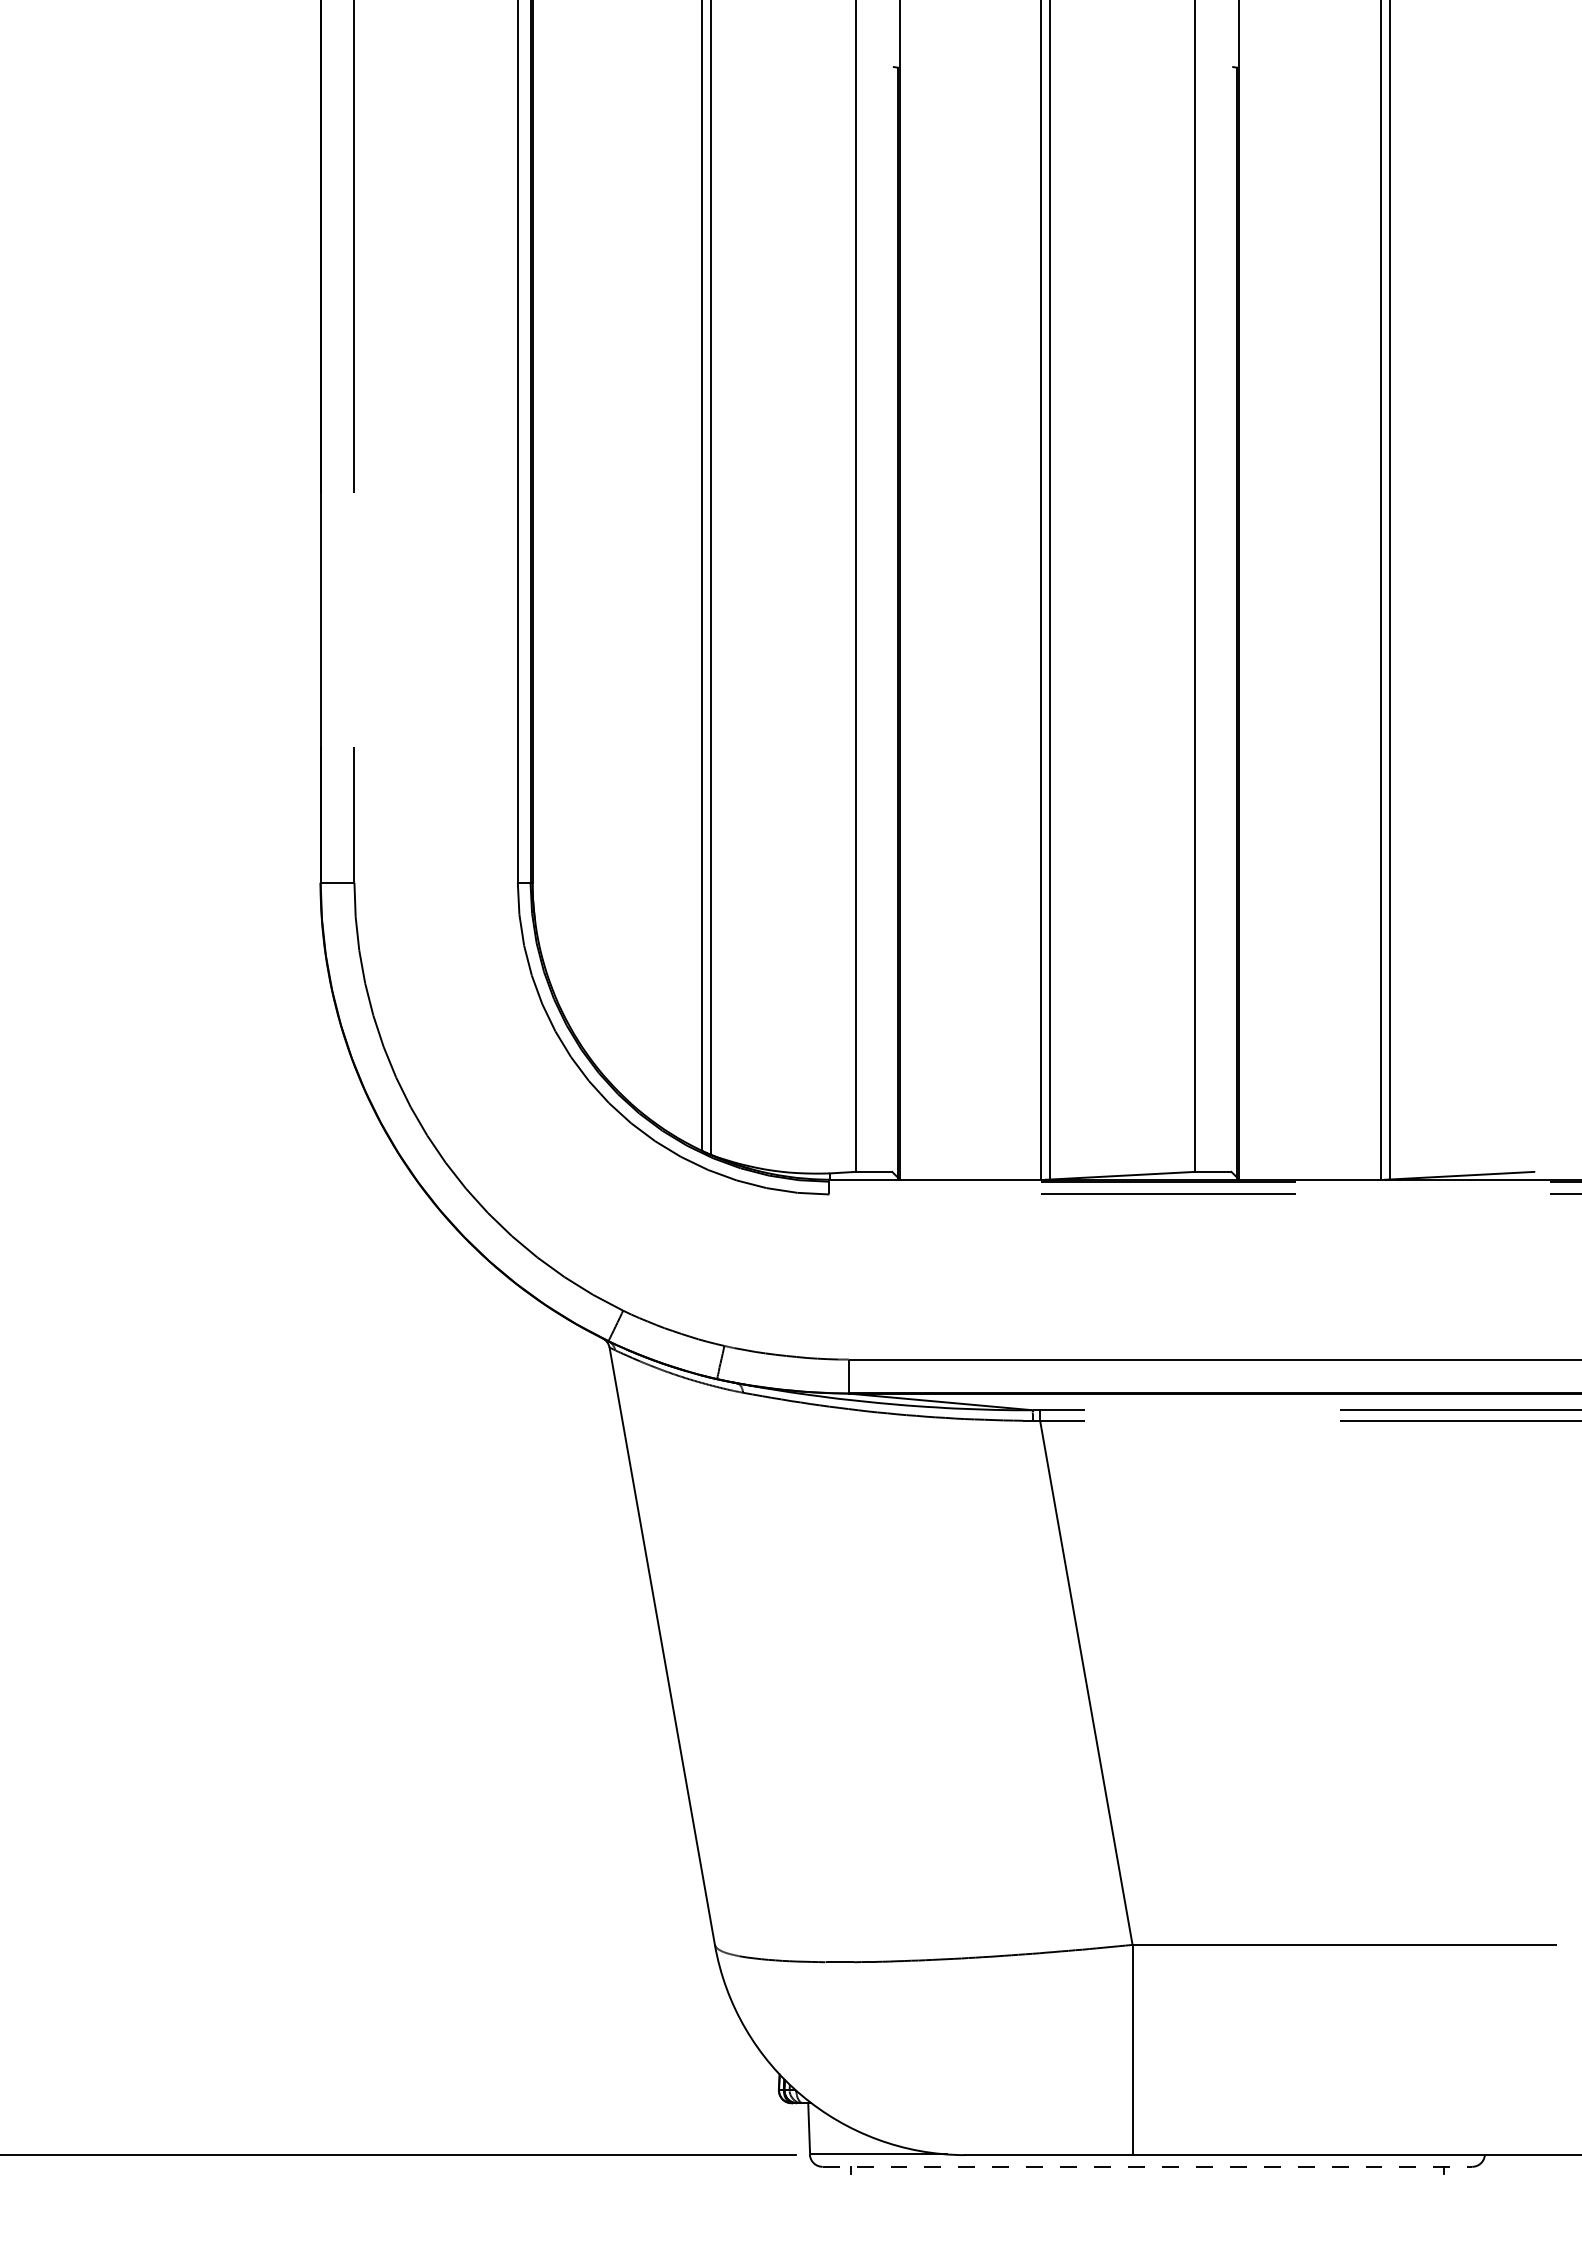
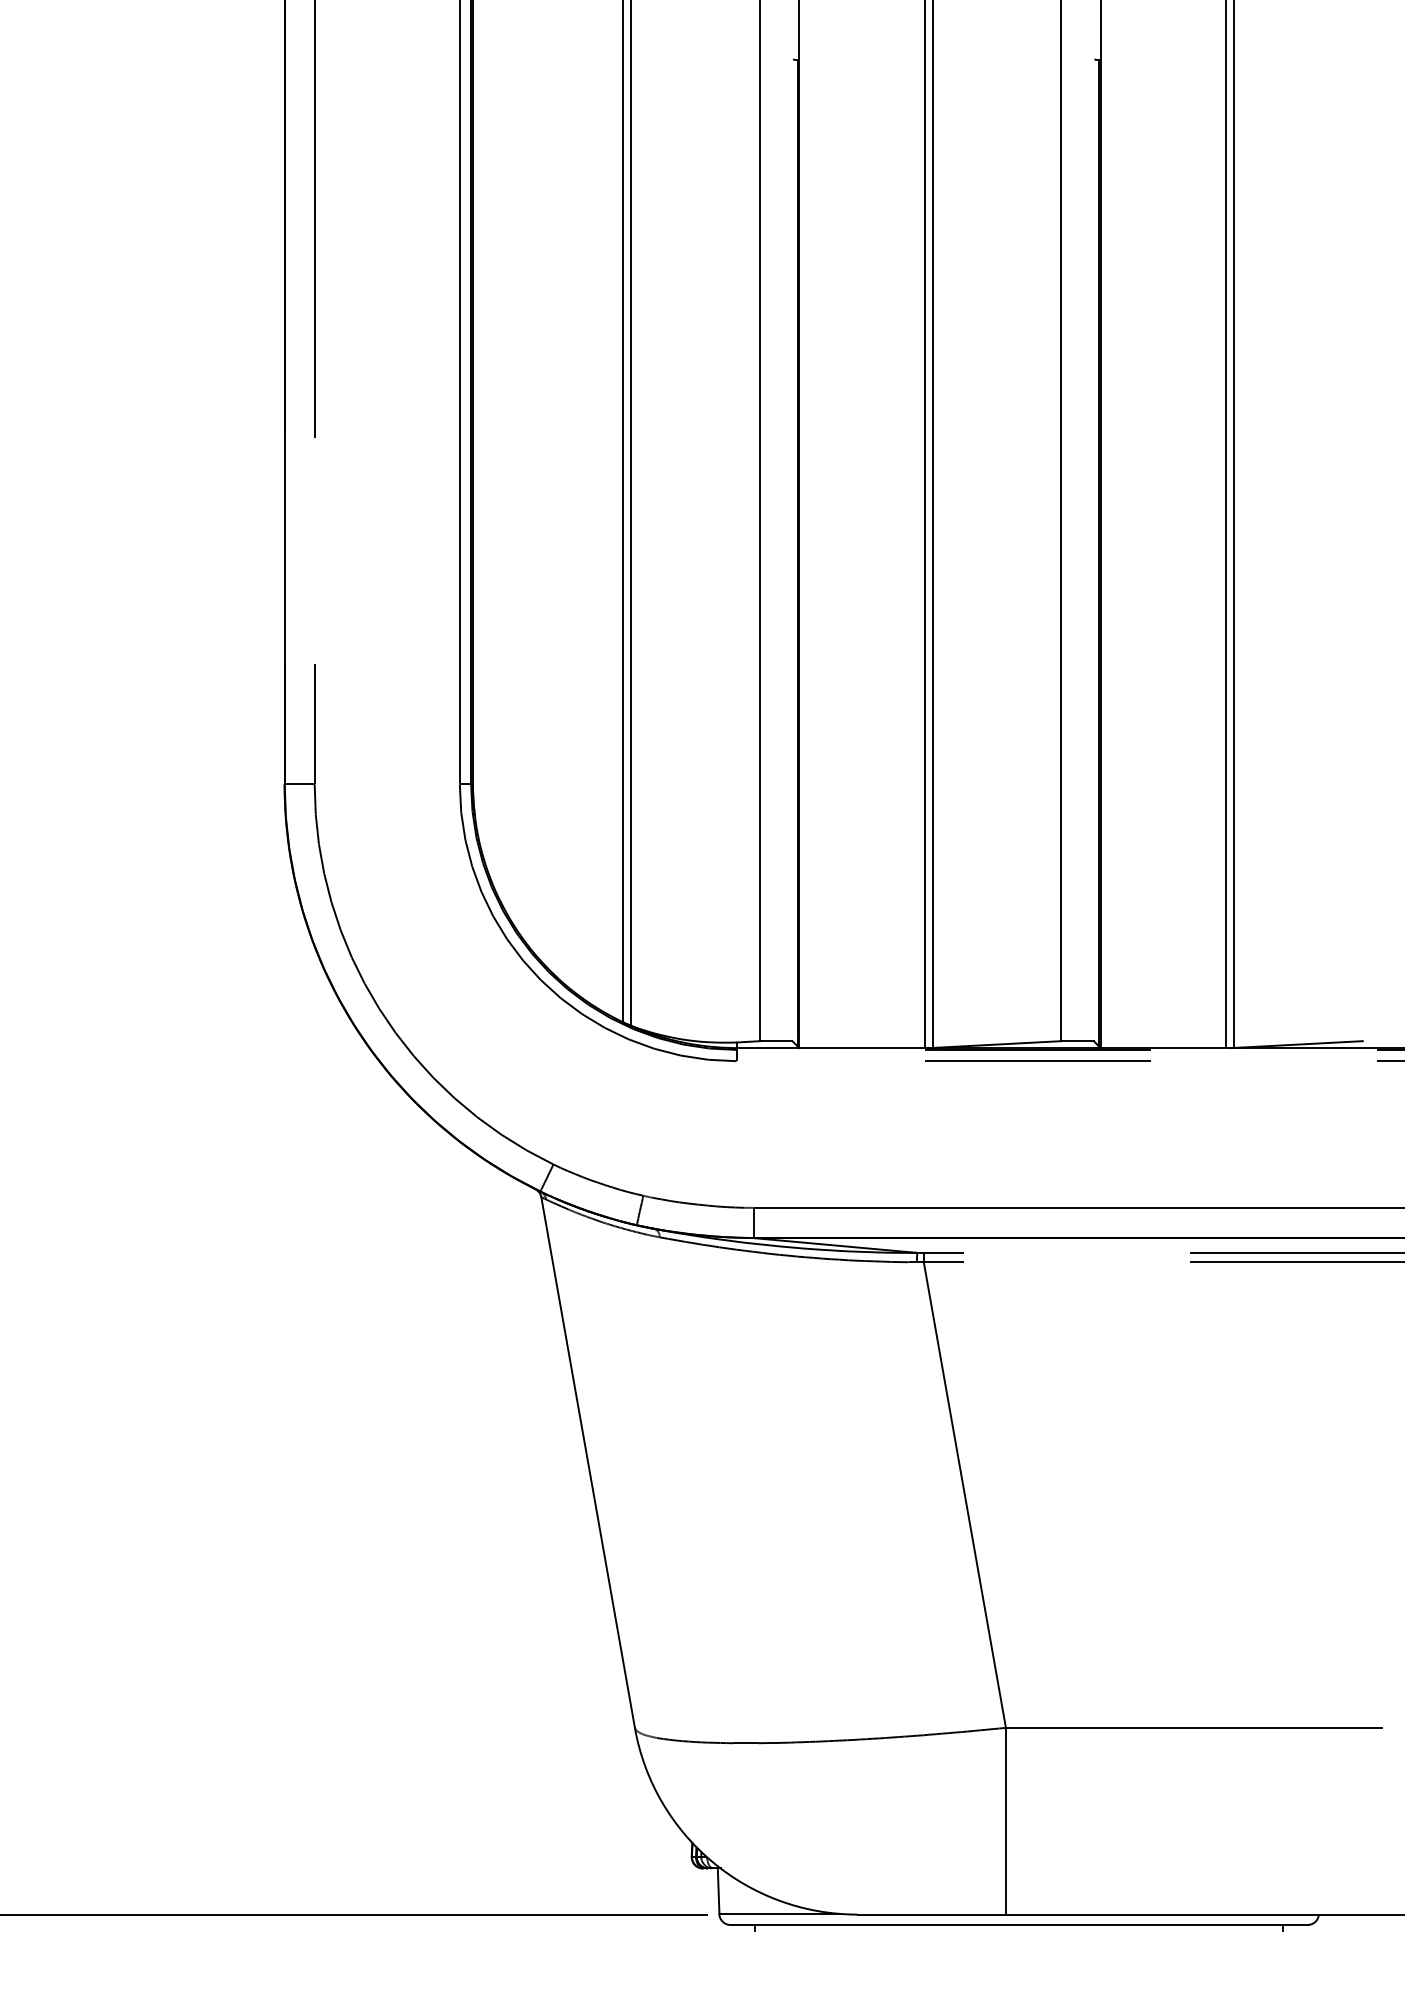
line: (1147, 2166) -> (1019, 1924), dashed -> solid

